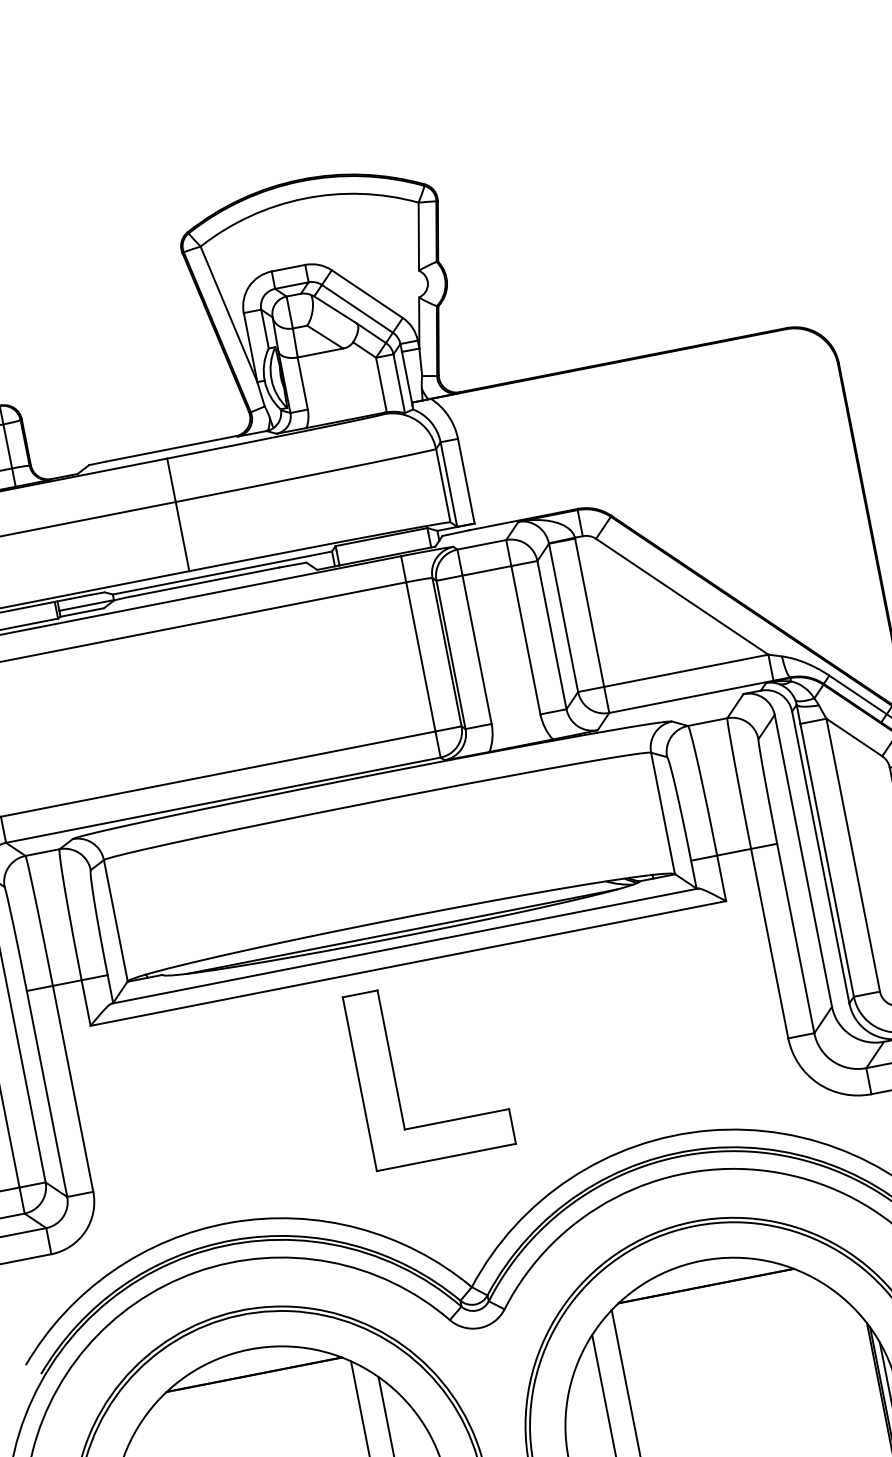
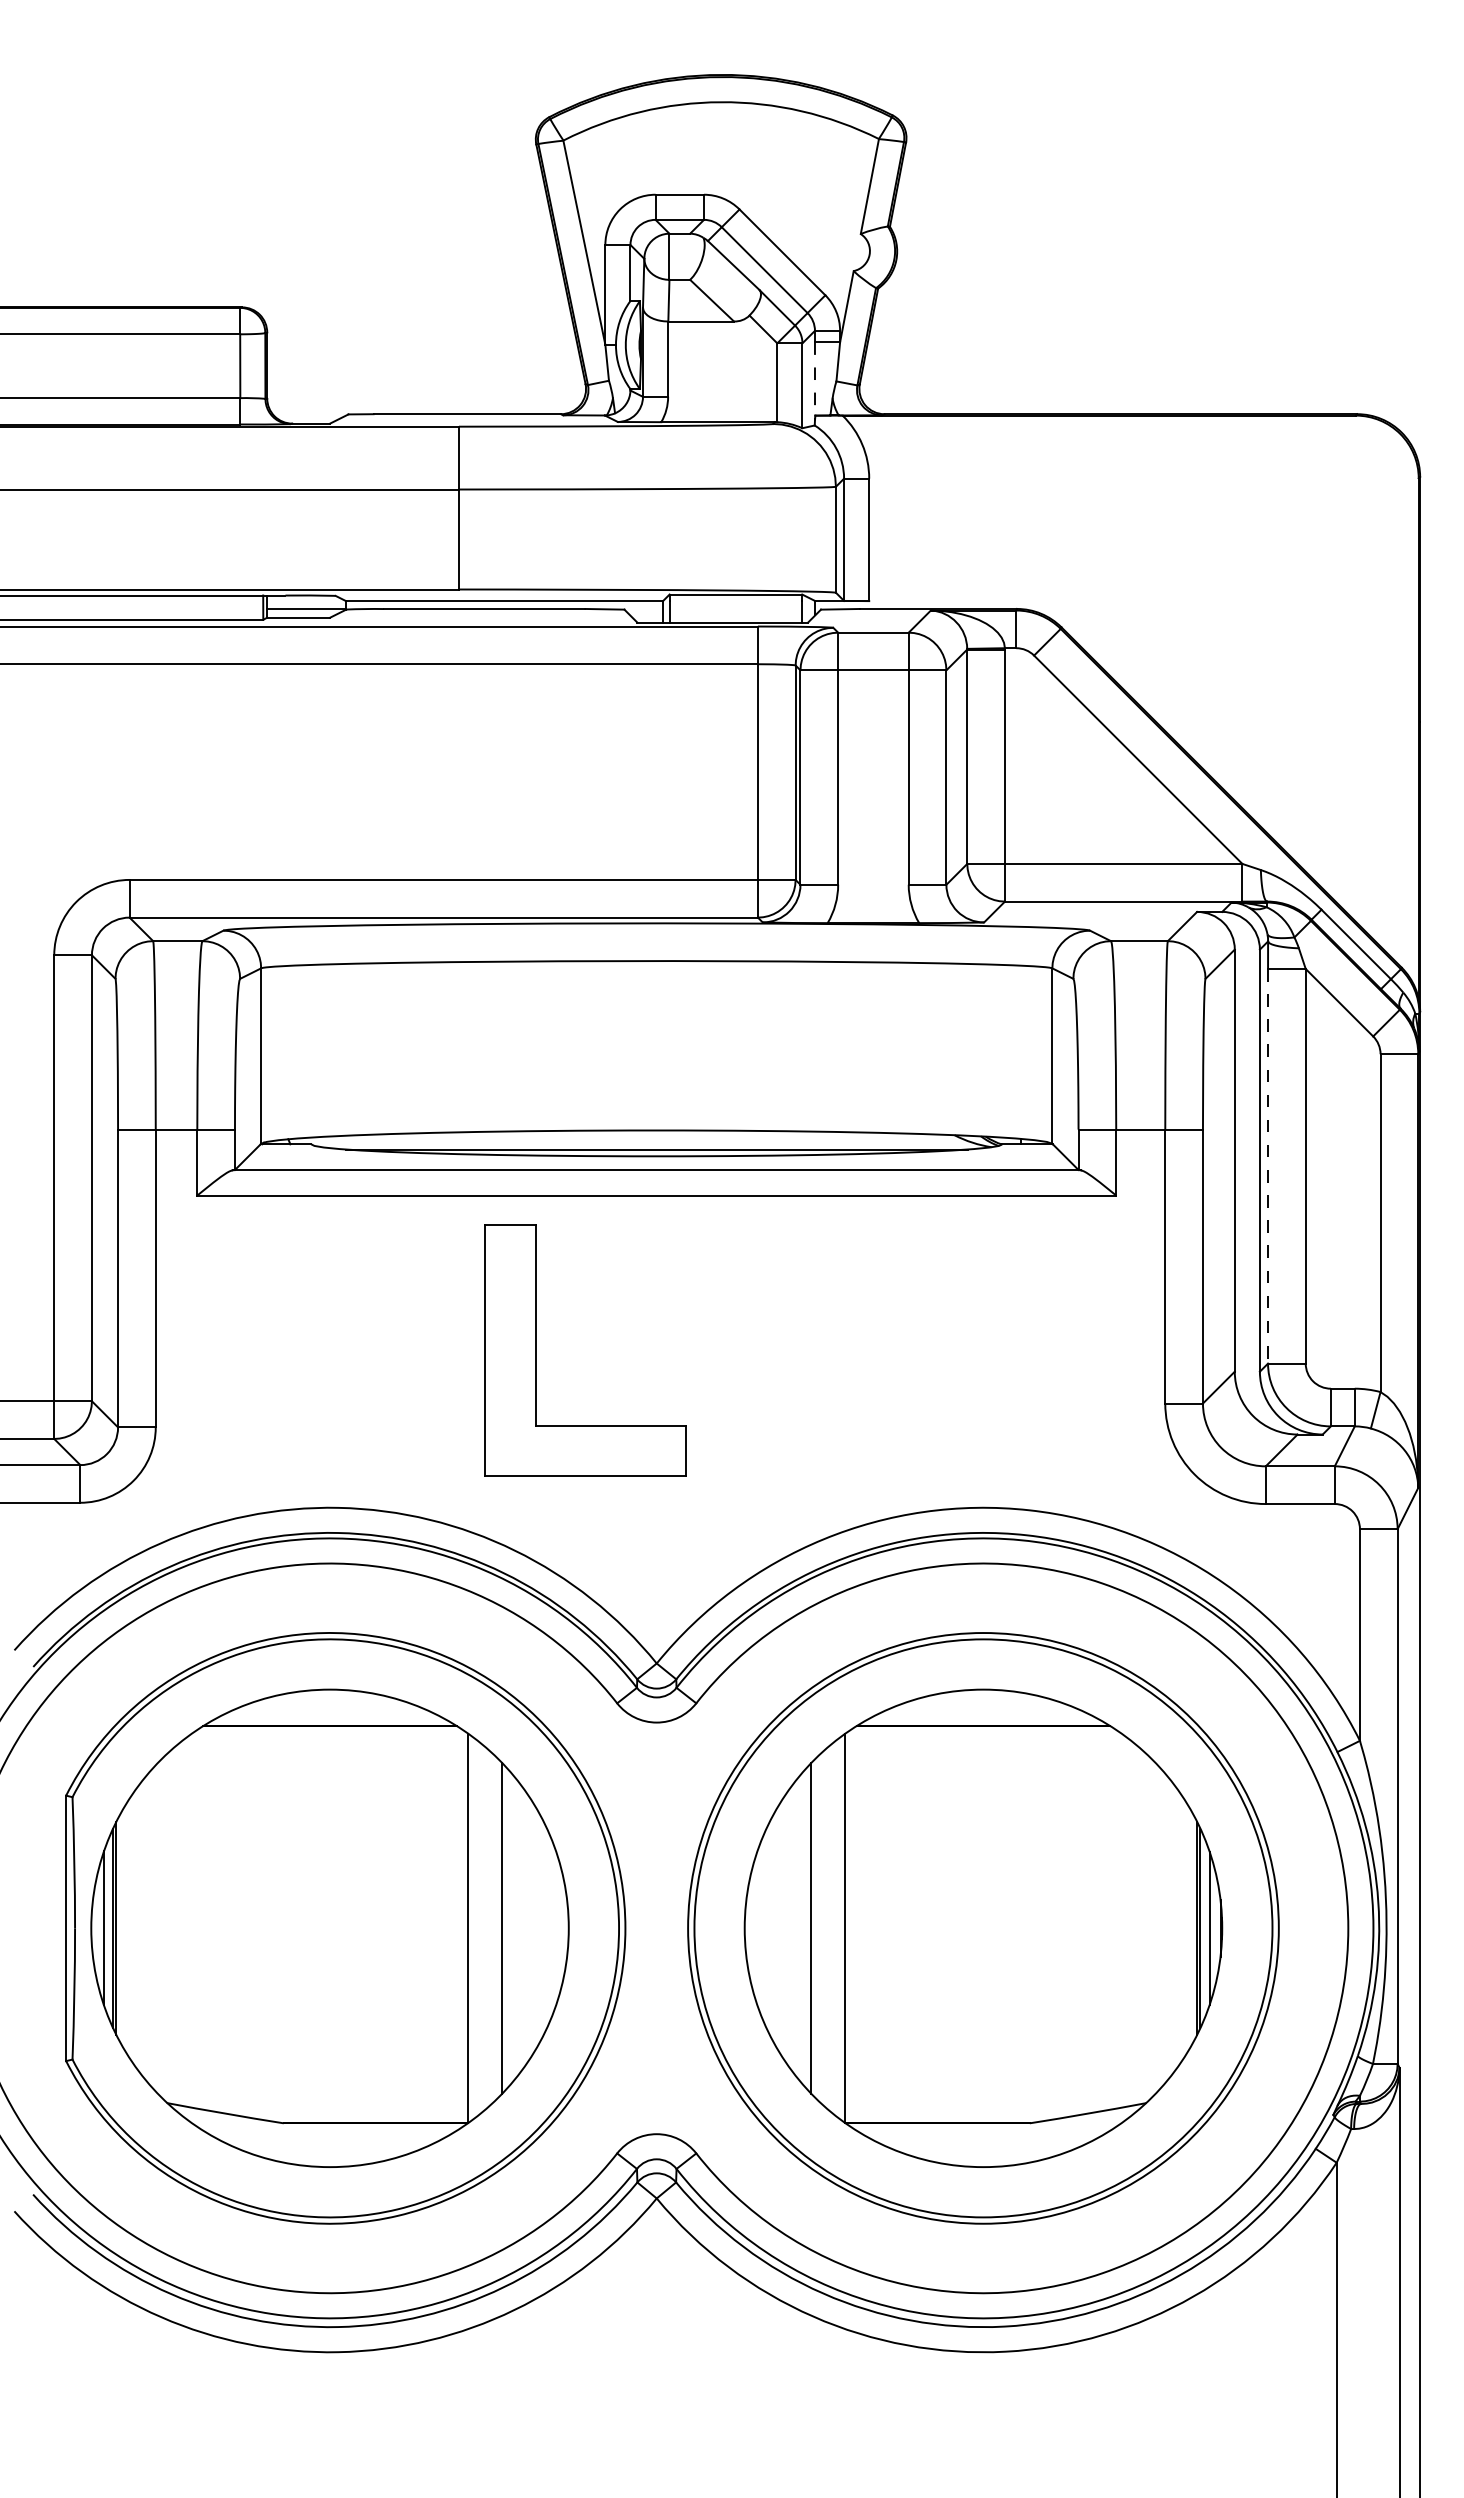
line: (406, 379) -> (814, 381), solid -> dashed
line: (827, 860) -> (1268, 1166), solid -> dashed
part: (395, 1077) -> (536, 1350), moved

